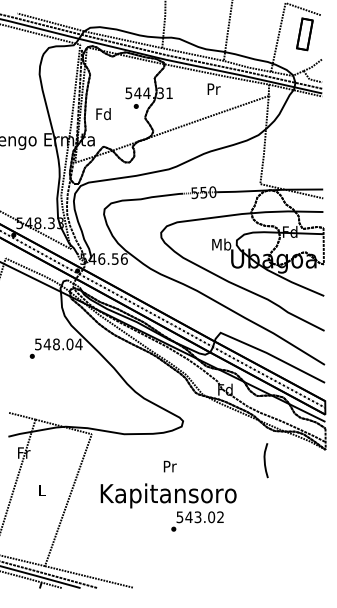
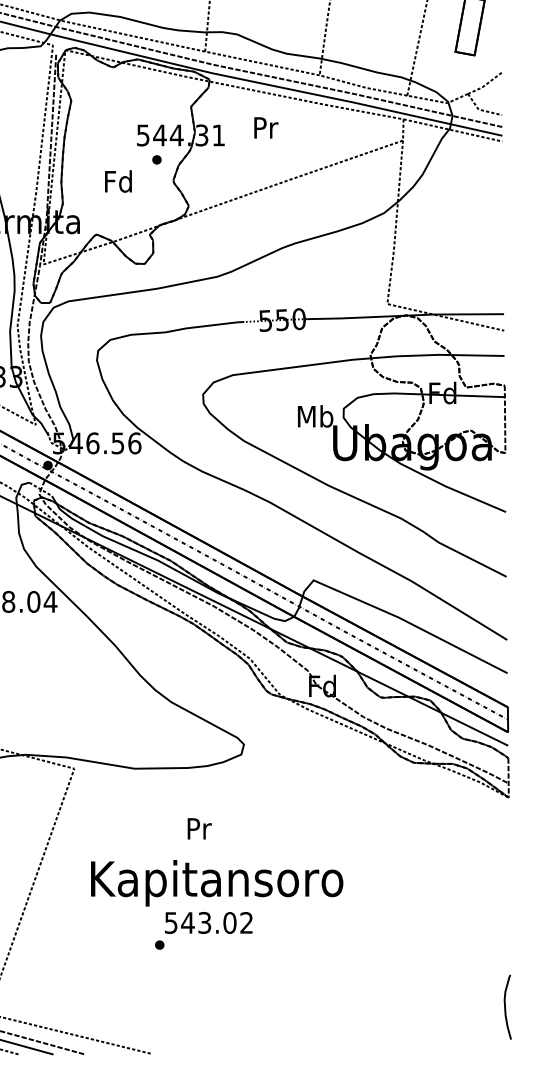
text: (213, 88) -> (265, 126), moved
text: (103, 114) -> (118, 182), moved
curve: (265, 460) -> (506, 1006), moved
text: (169, 466) -> (198, 828), moved
text: (197, 521) -> (203, 930), moved

